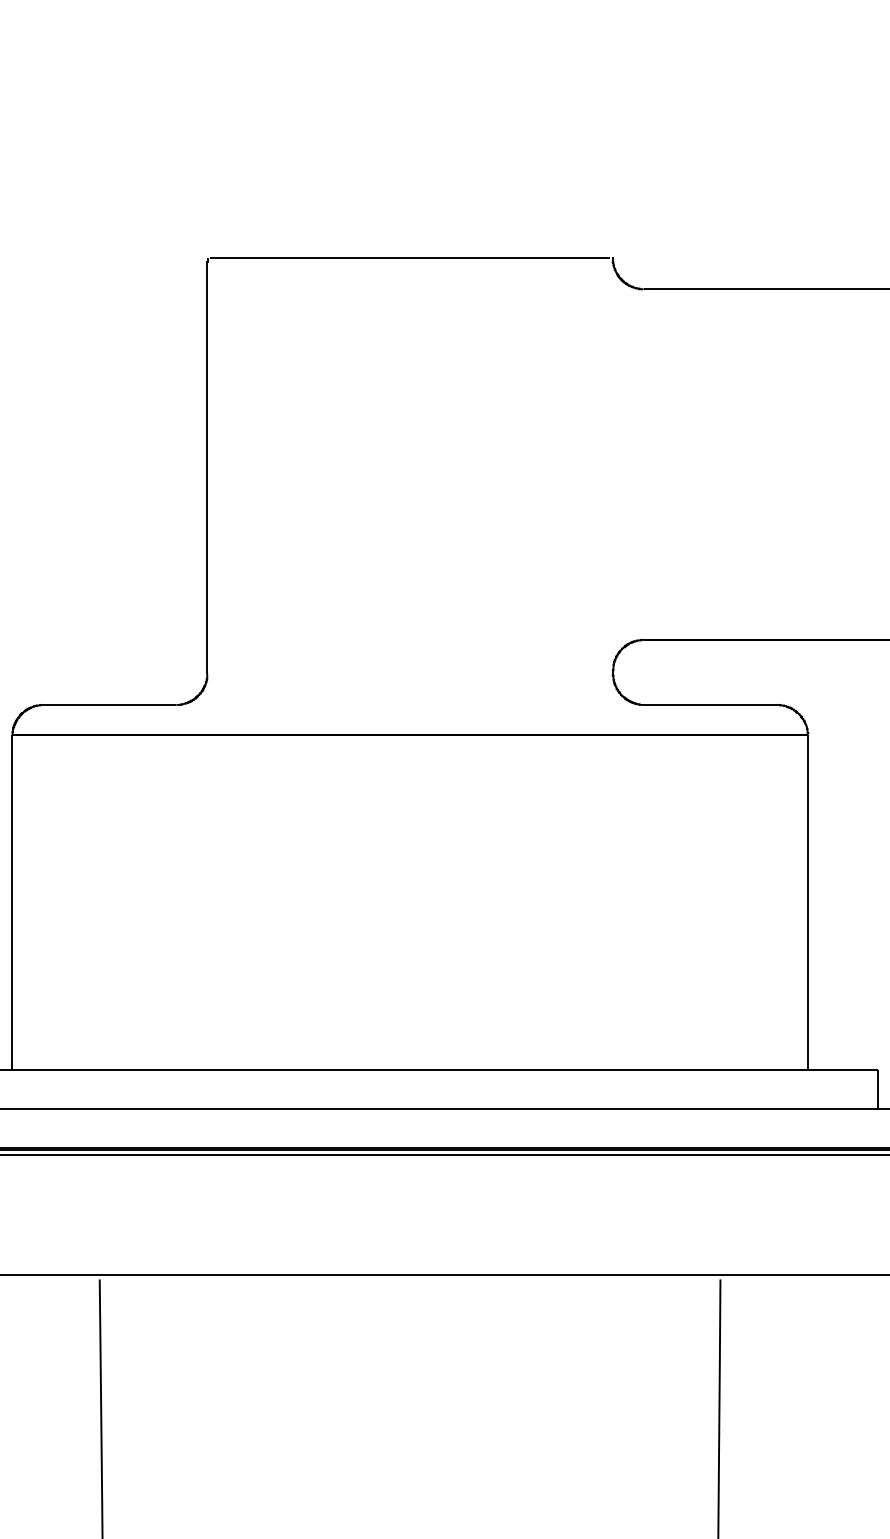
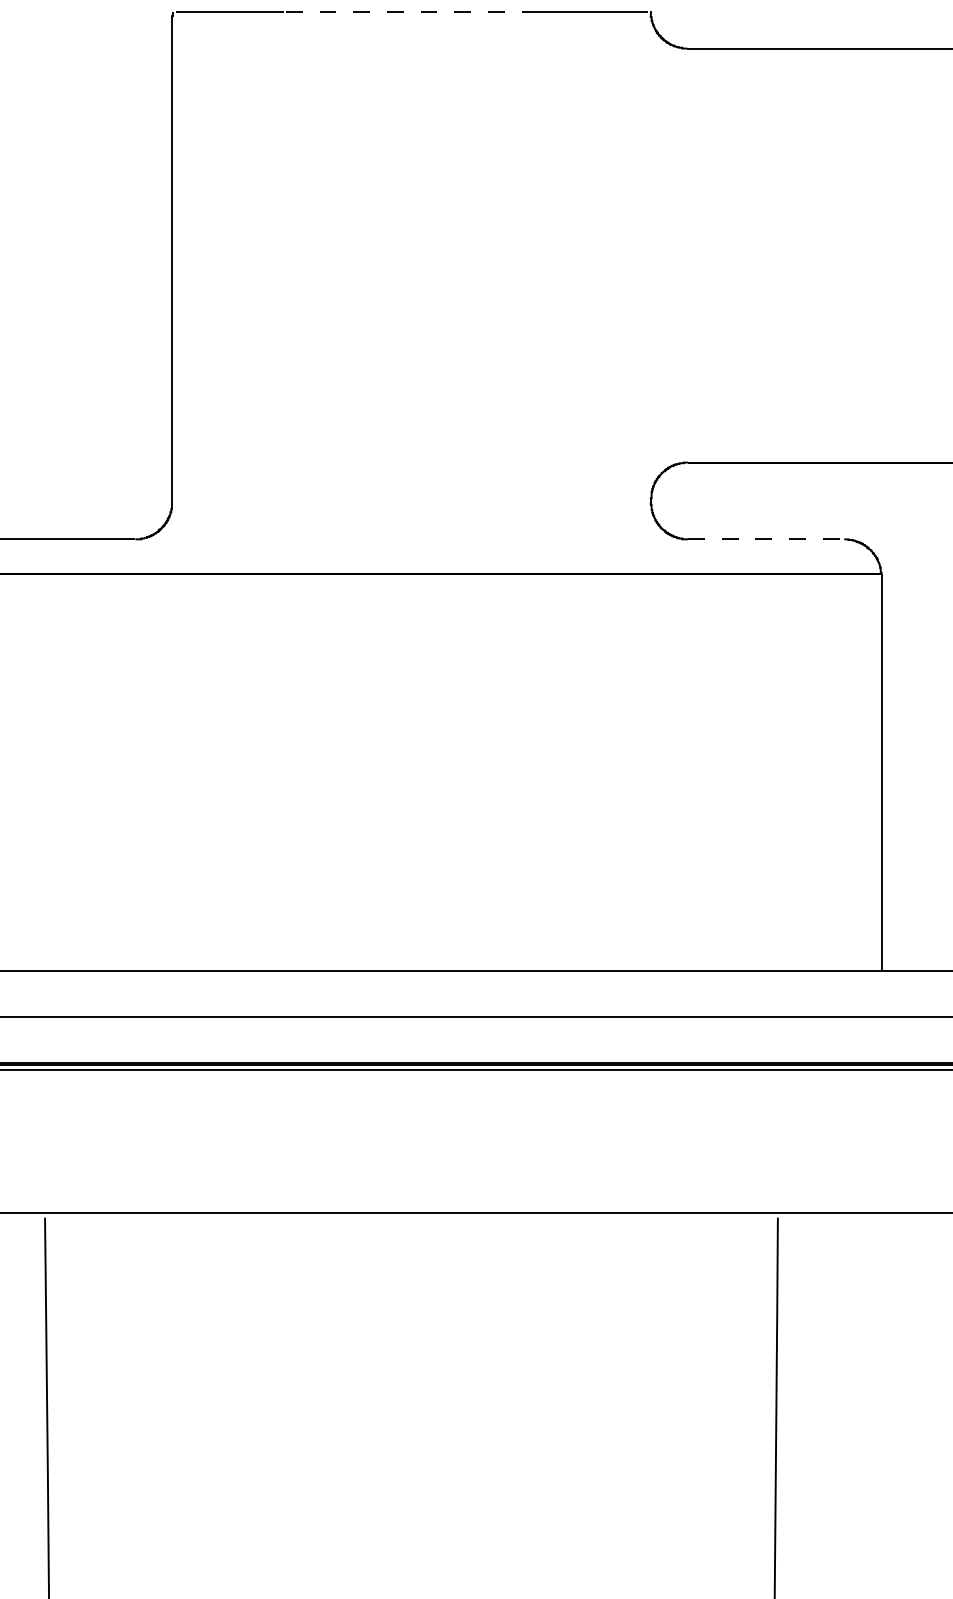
line: (410, 258) -> (411, 12), solid -> dashed
line: (710, 704) -> (766, 538), solid -> dashed

